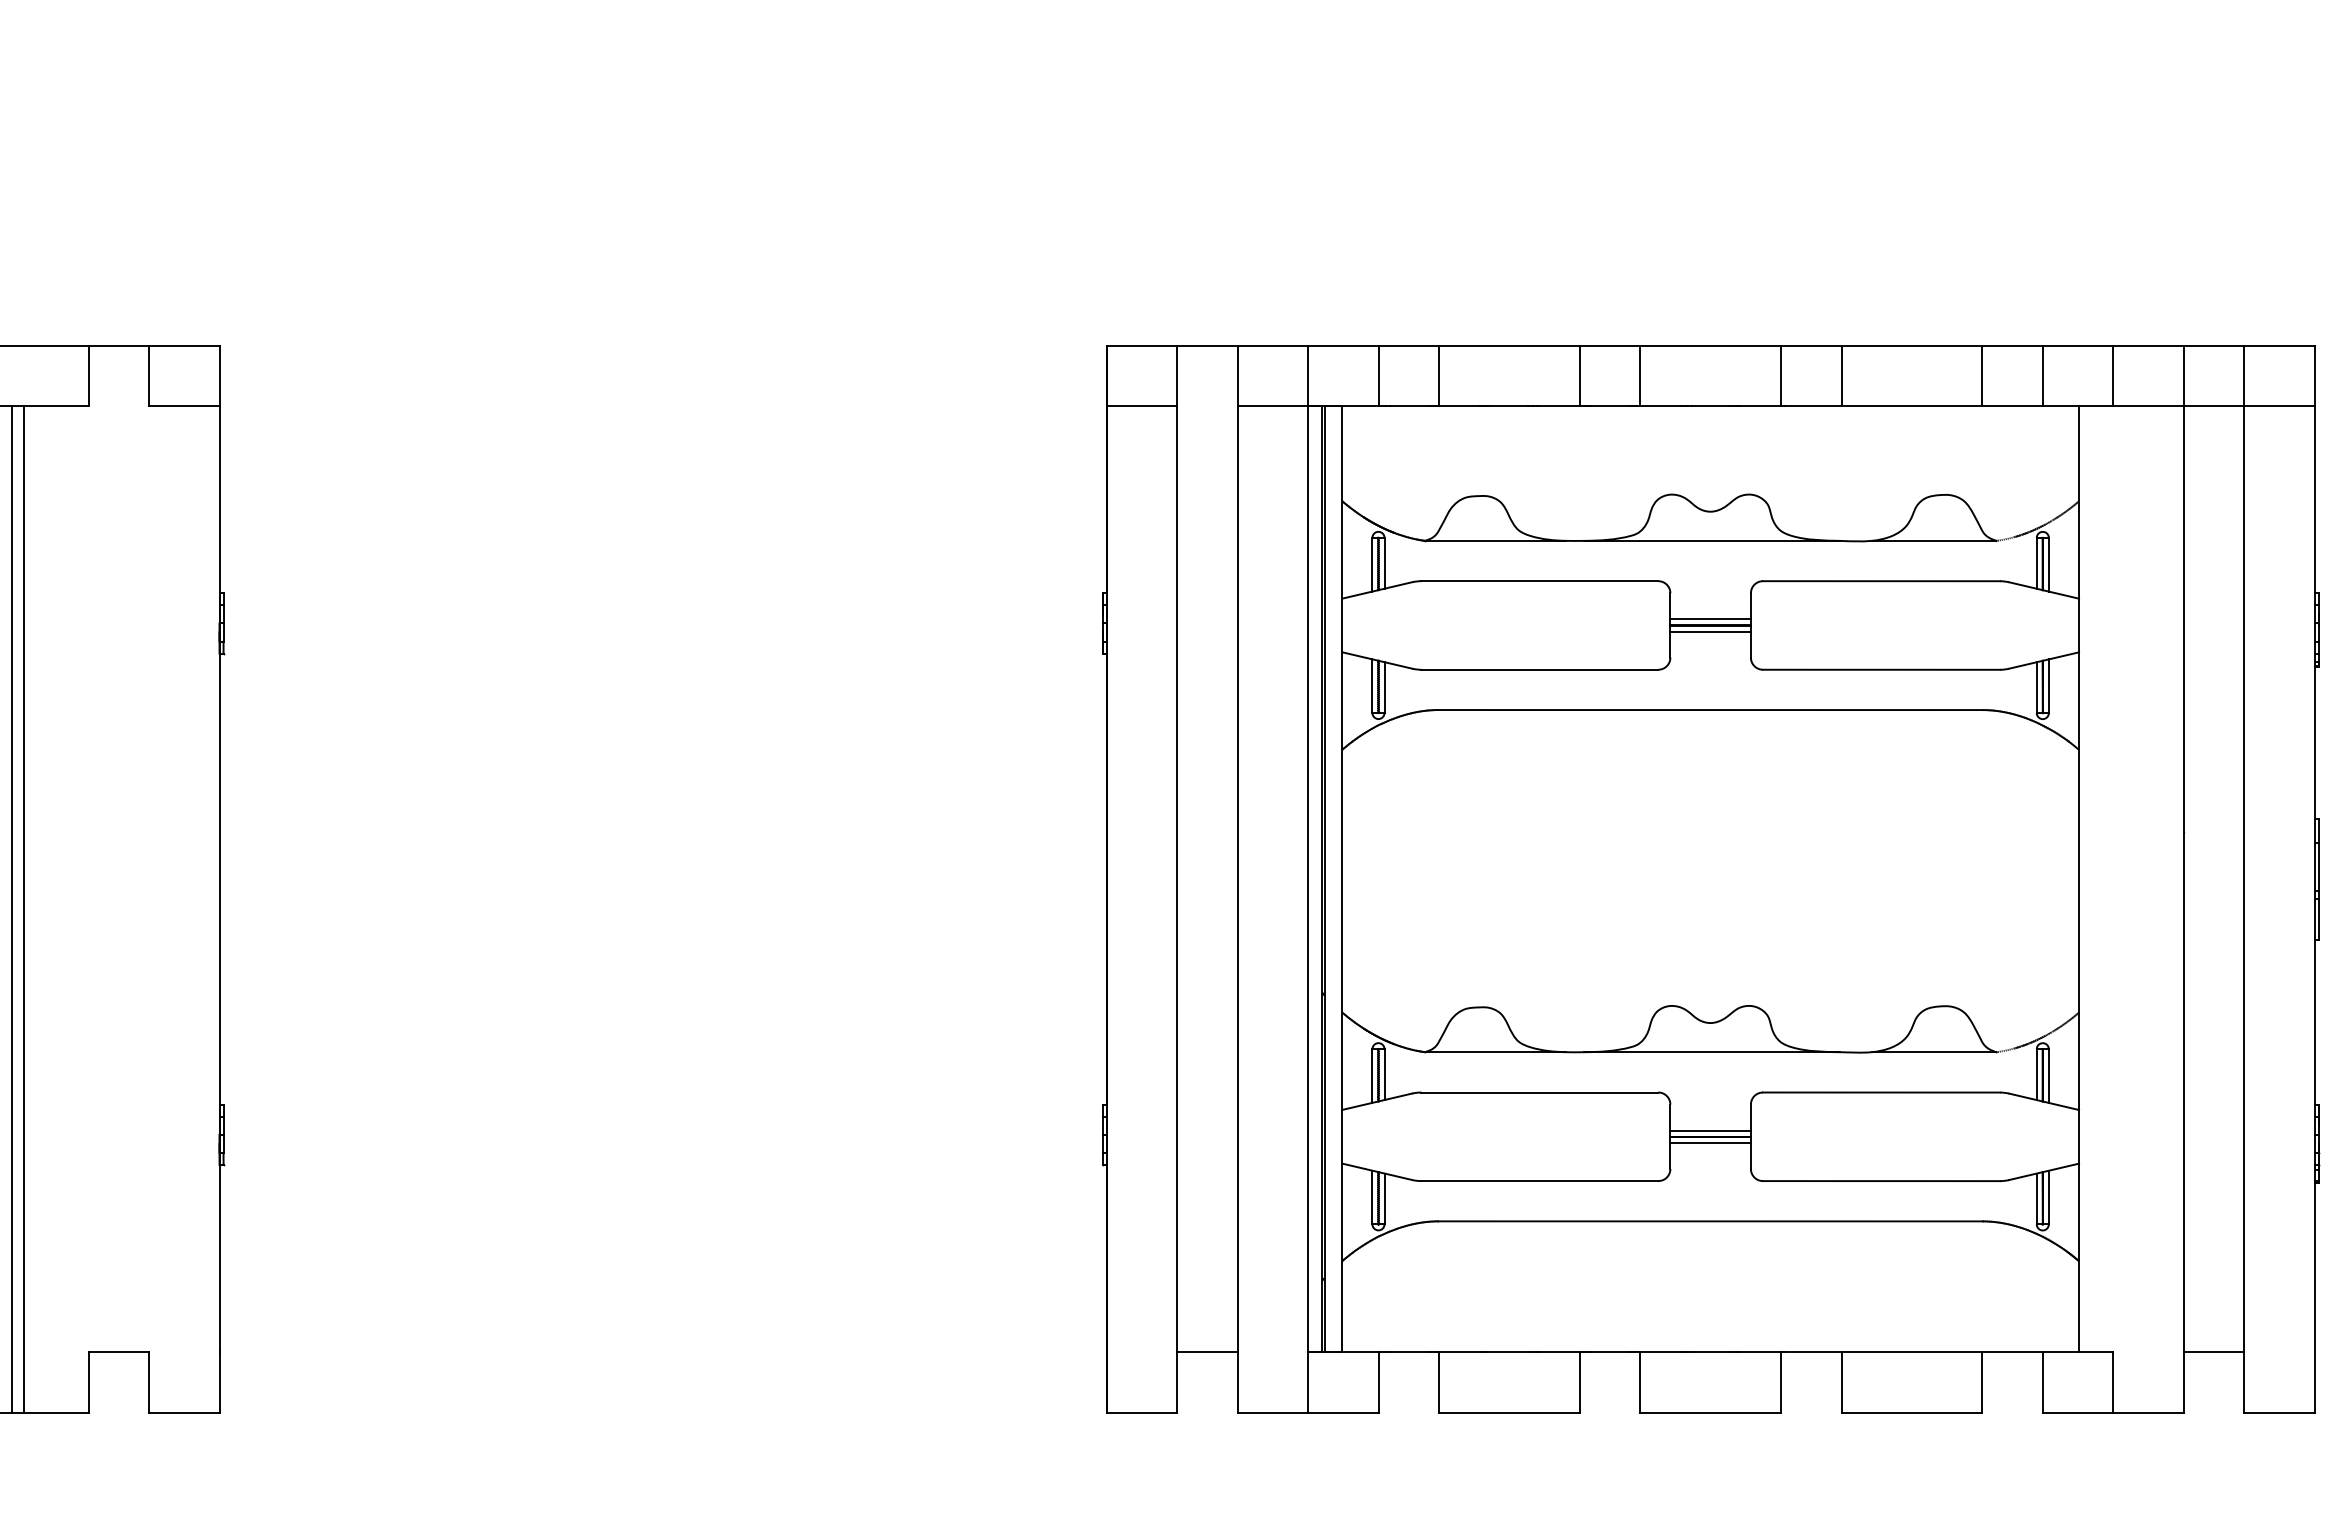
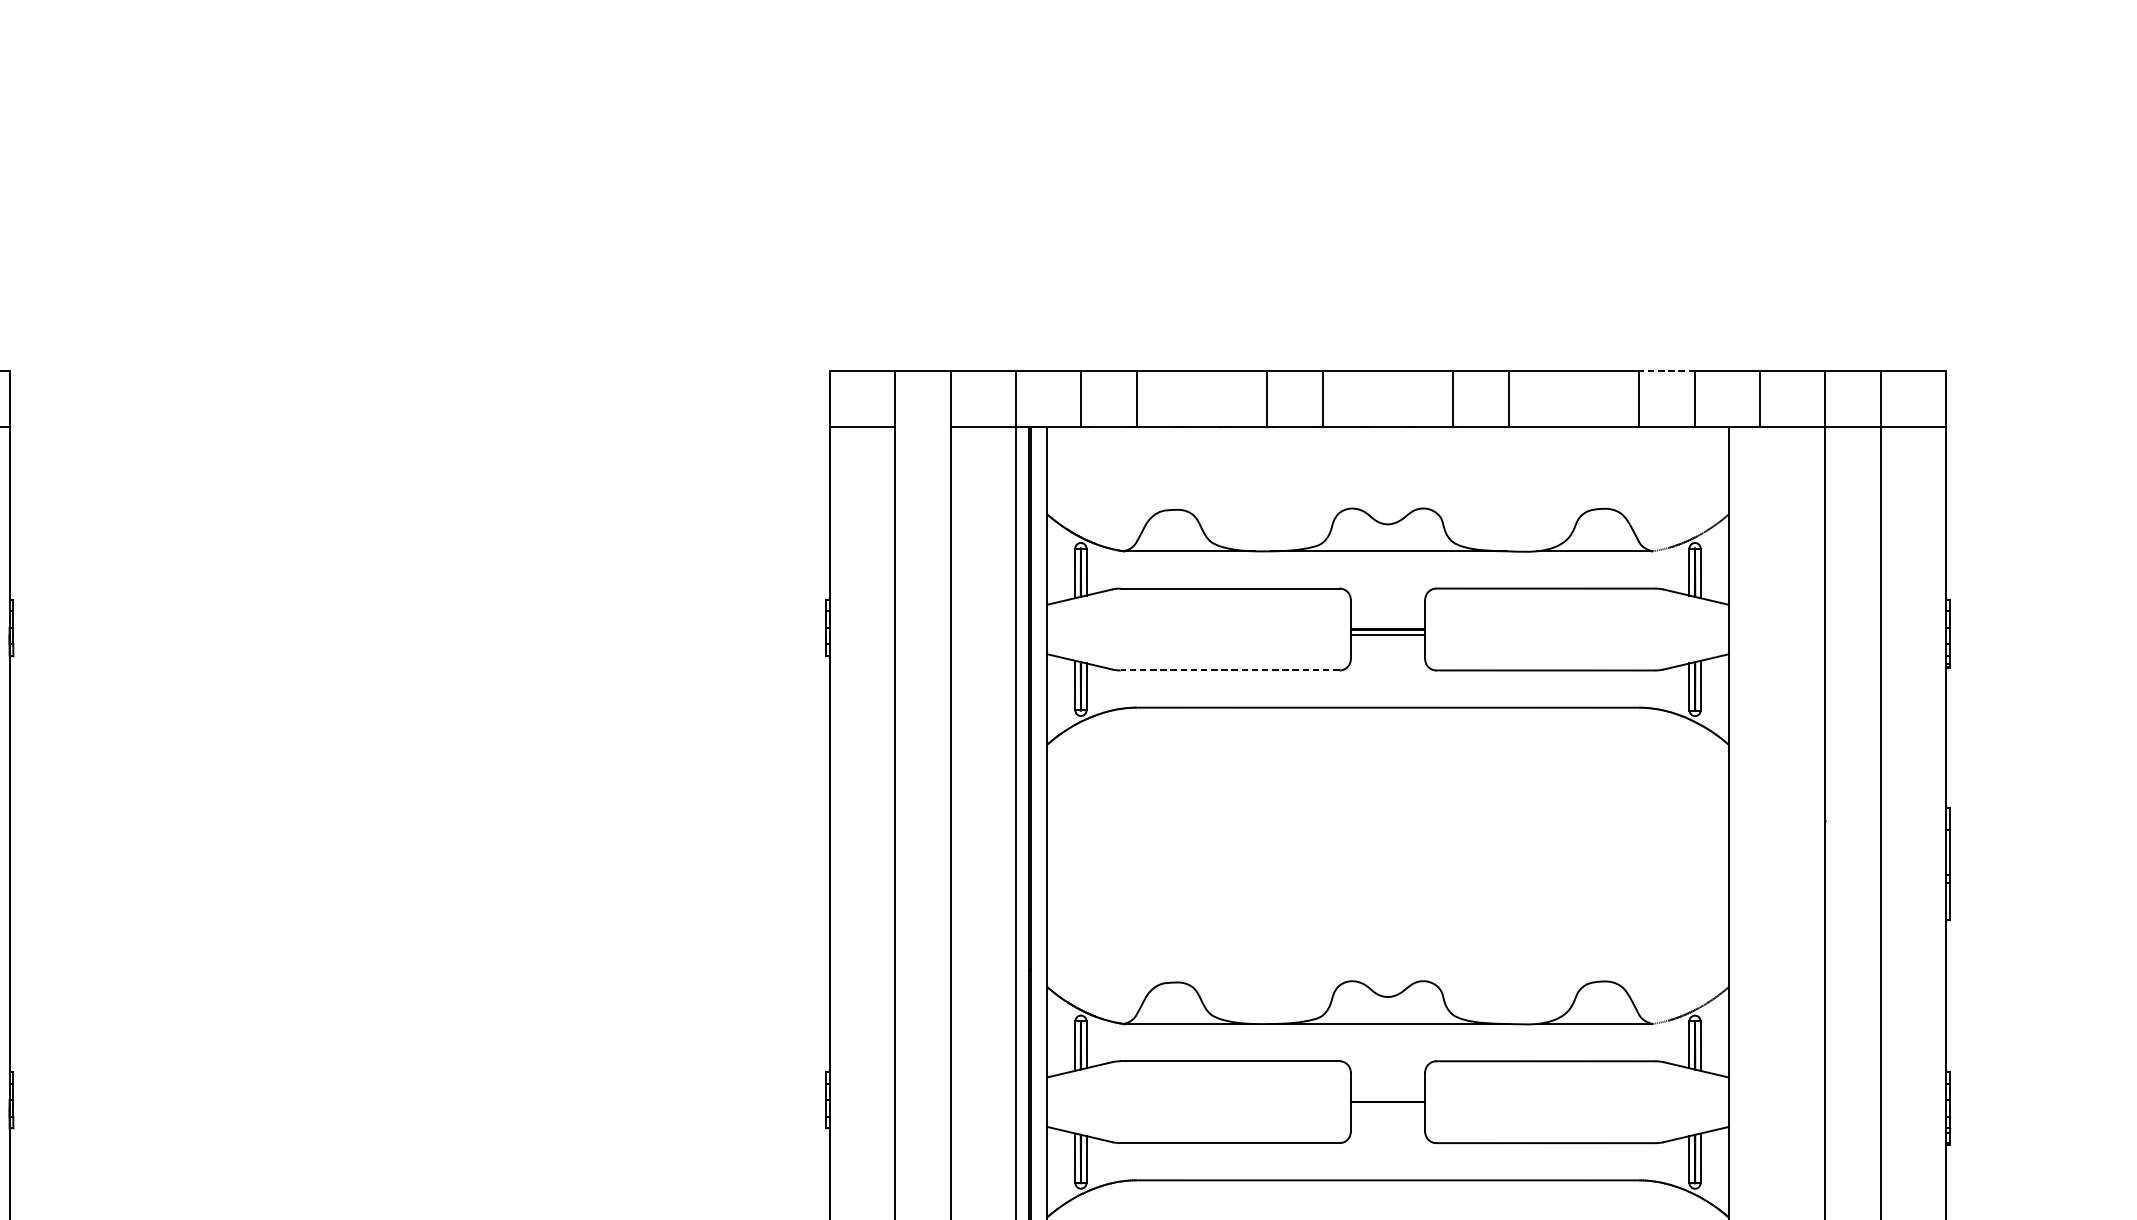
line: (2012, 345) -> (1667, 370), solid -> dashed
line: (1710, 619) -> (1387, 623), removed
line: (1539, 669) -> (1229, 670), solid -> dashed
line: (1710, 1130) -> (1387, 1096), removed
line: (1710, 1142) -> (1387, 1107), removed

